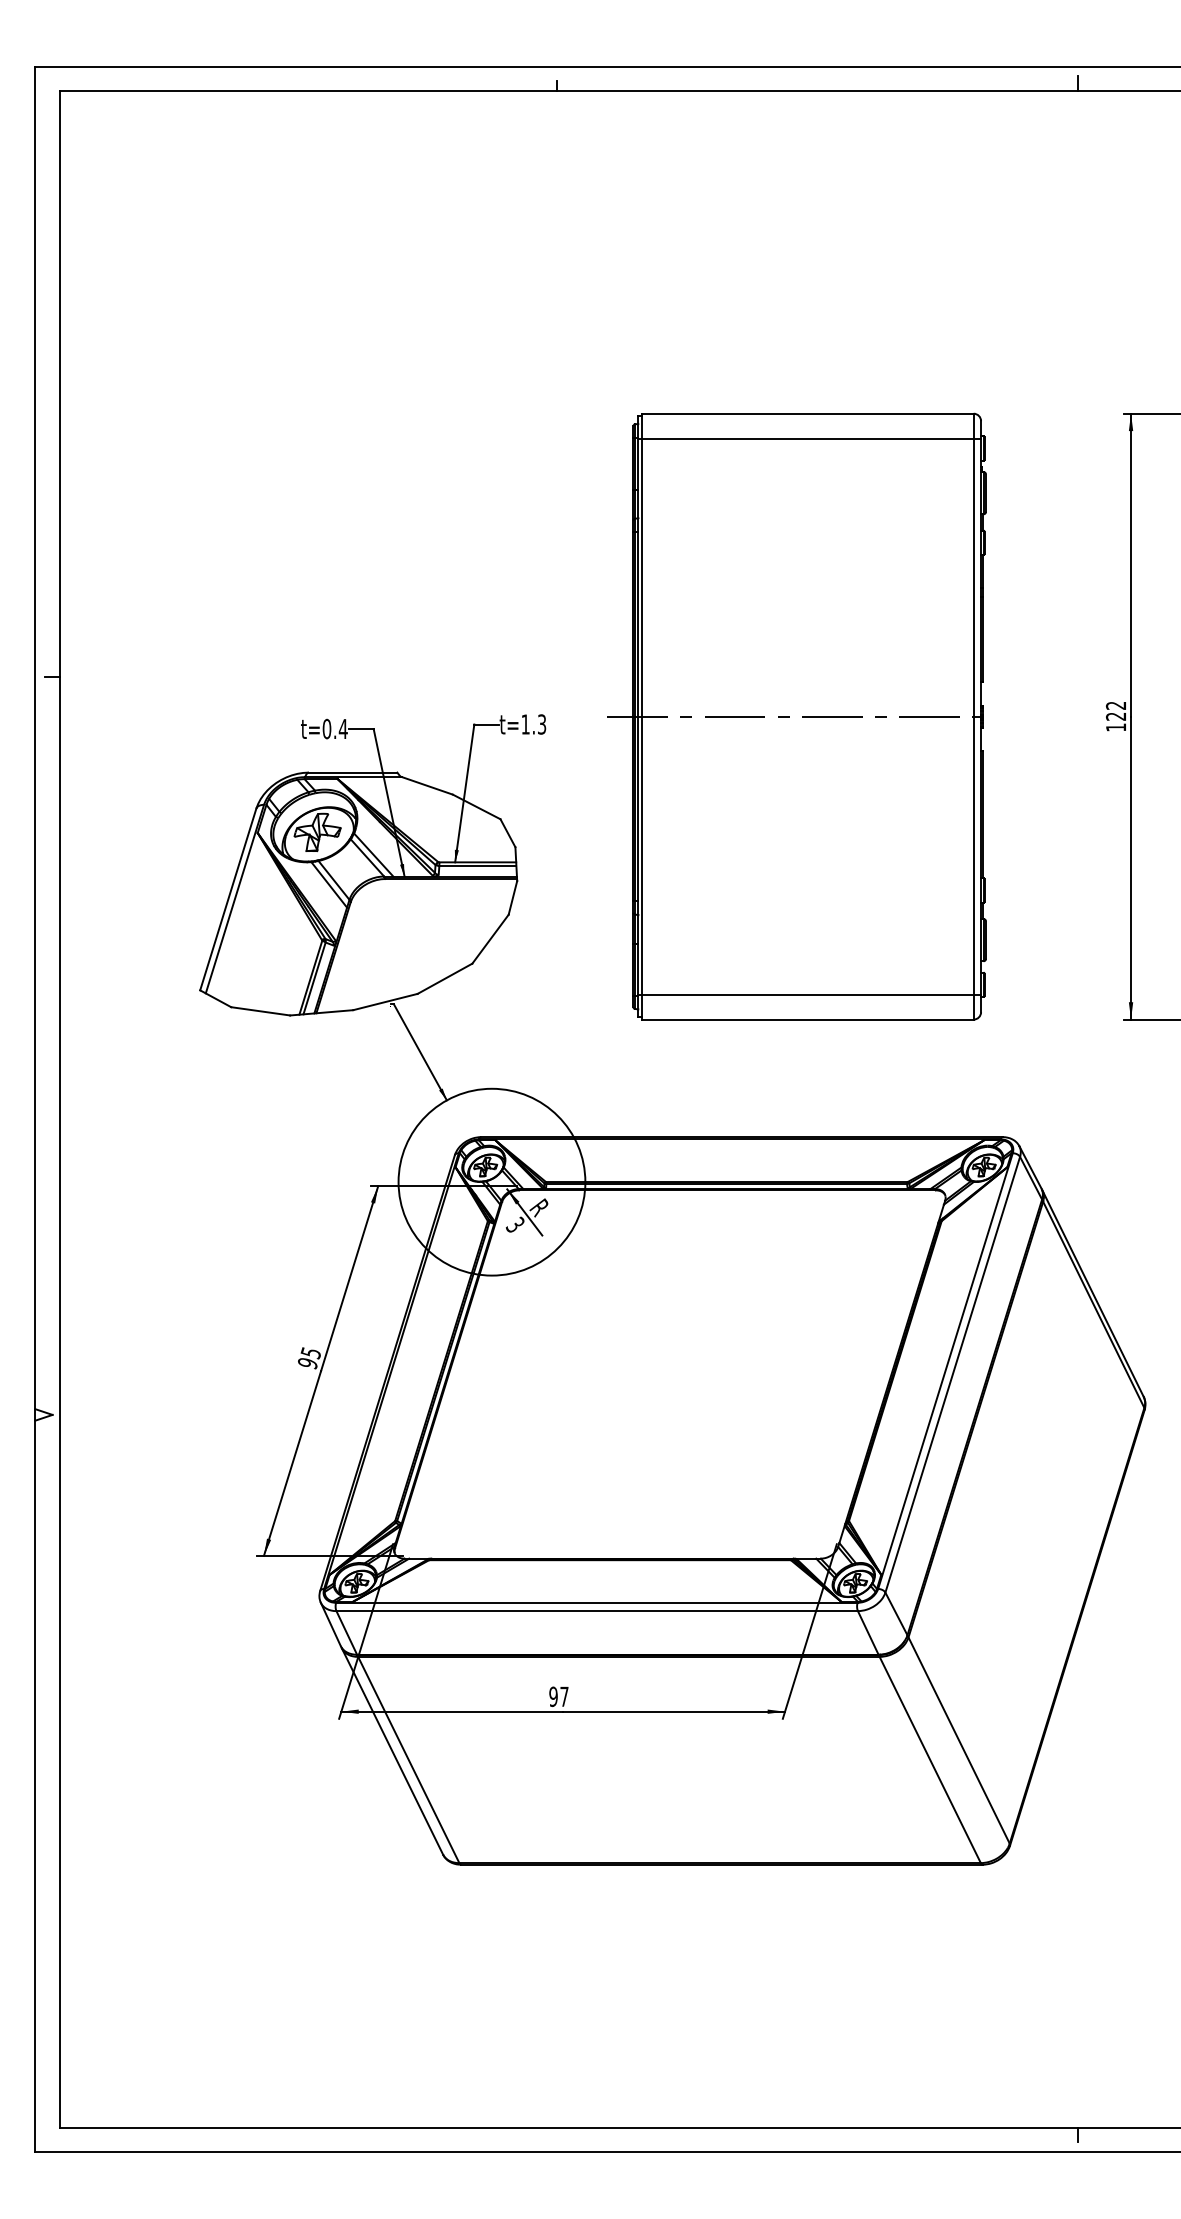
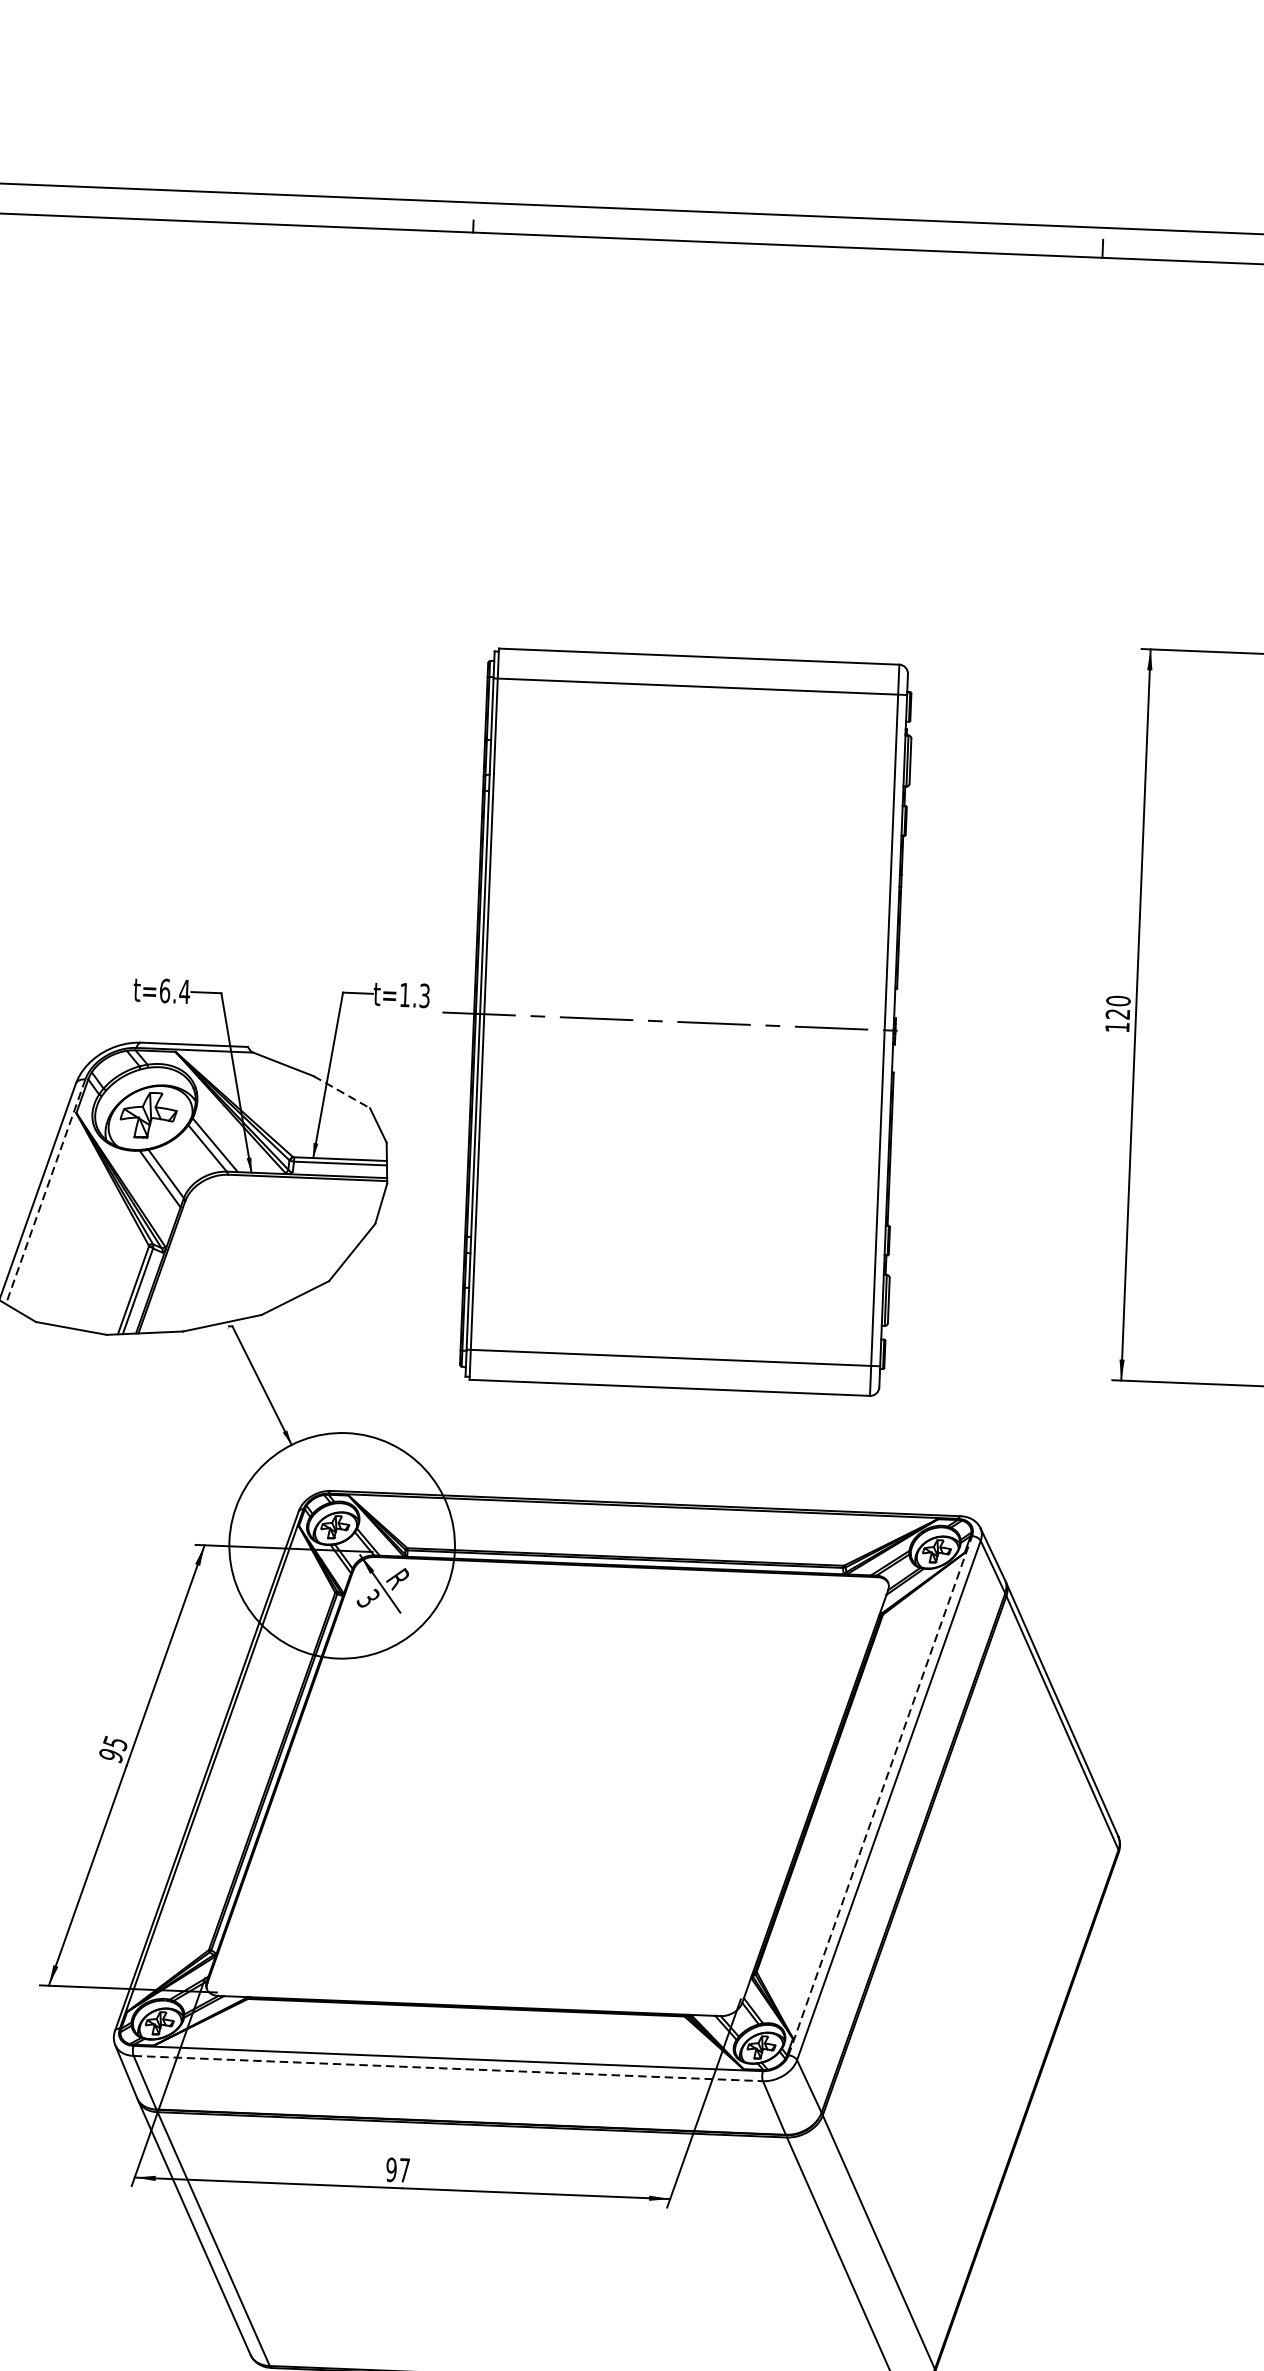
text: (1116, 705) -> (1118, 1000), 122 -> 120
part: (796, 716) -> (670, 1021), moved
text: (326, 728) -> (164, 990), t=0.4 -> t=6.4
line: (476, 806) -> (341, 1091), solid -> dashed
line: (234, 899) -> (45, 1192), solid -> dashed
line: (945, 1370) -> (880, 1795), solid -> dashed
line: (597, 1611) -> (448, 2069), solid -> dashed

